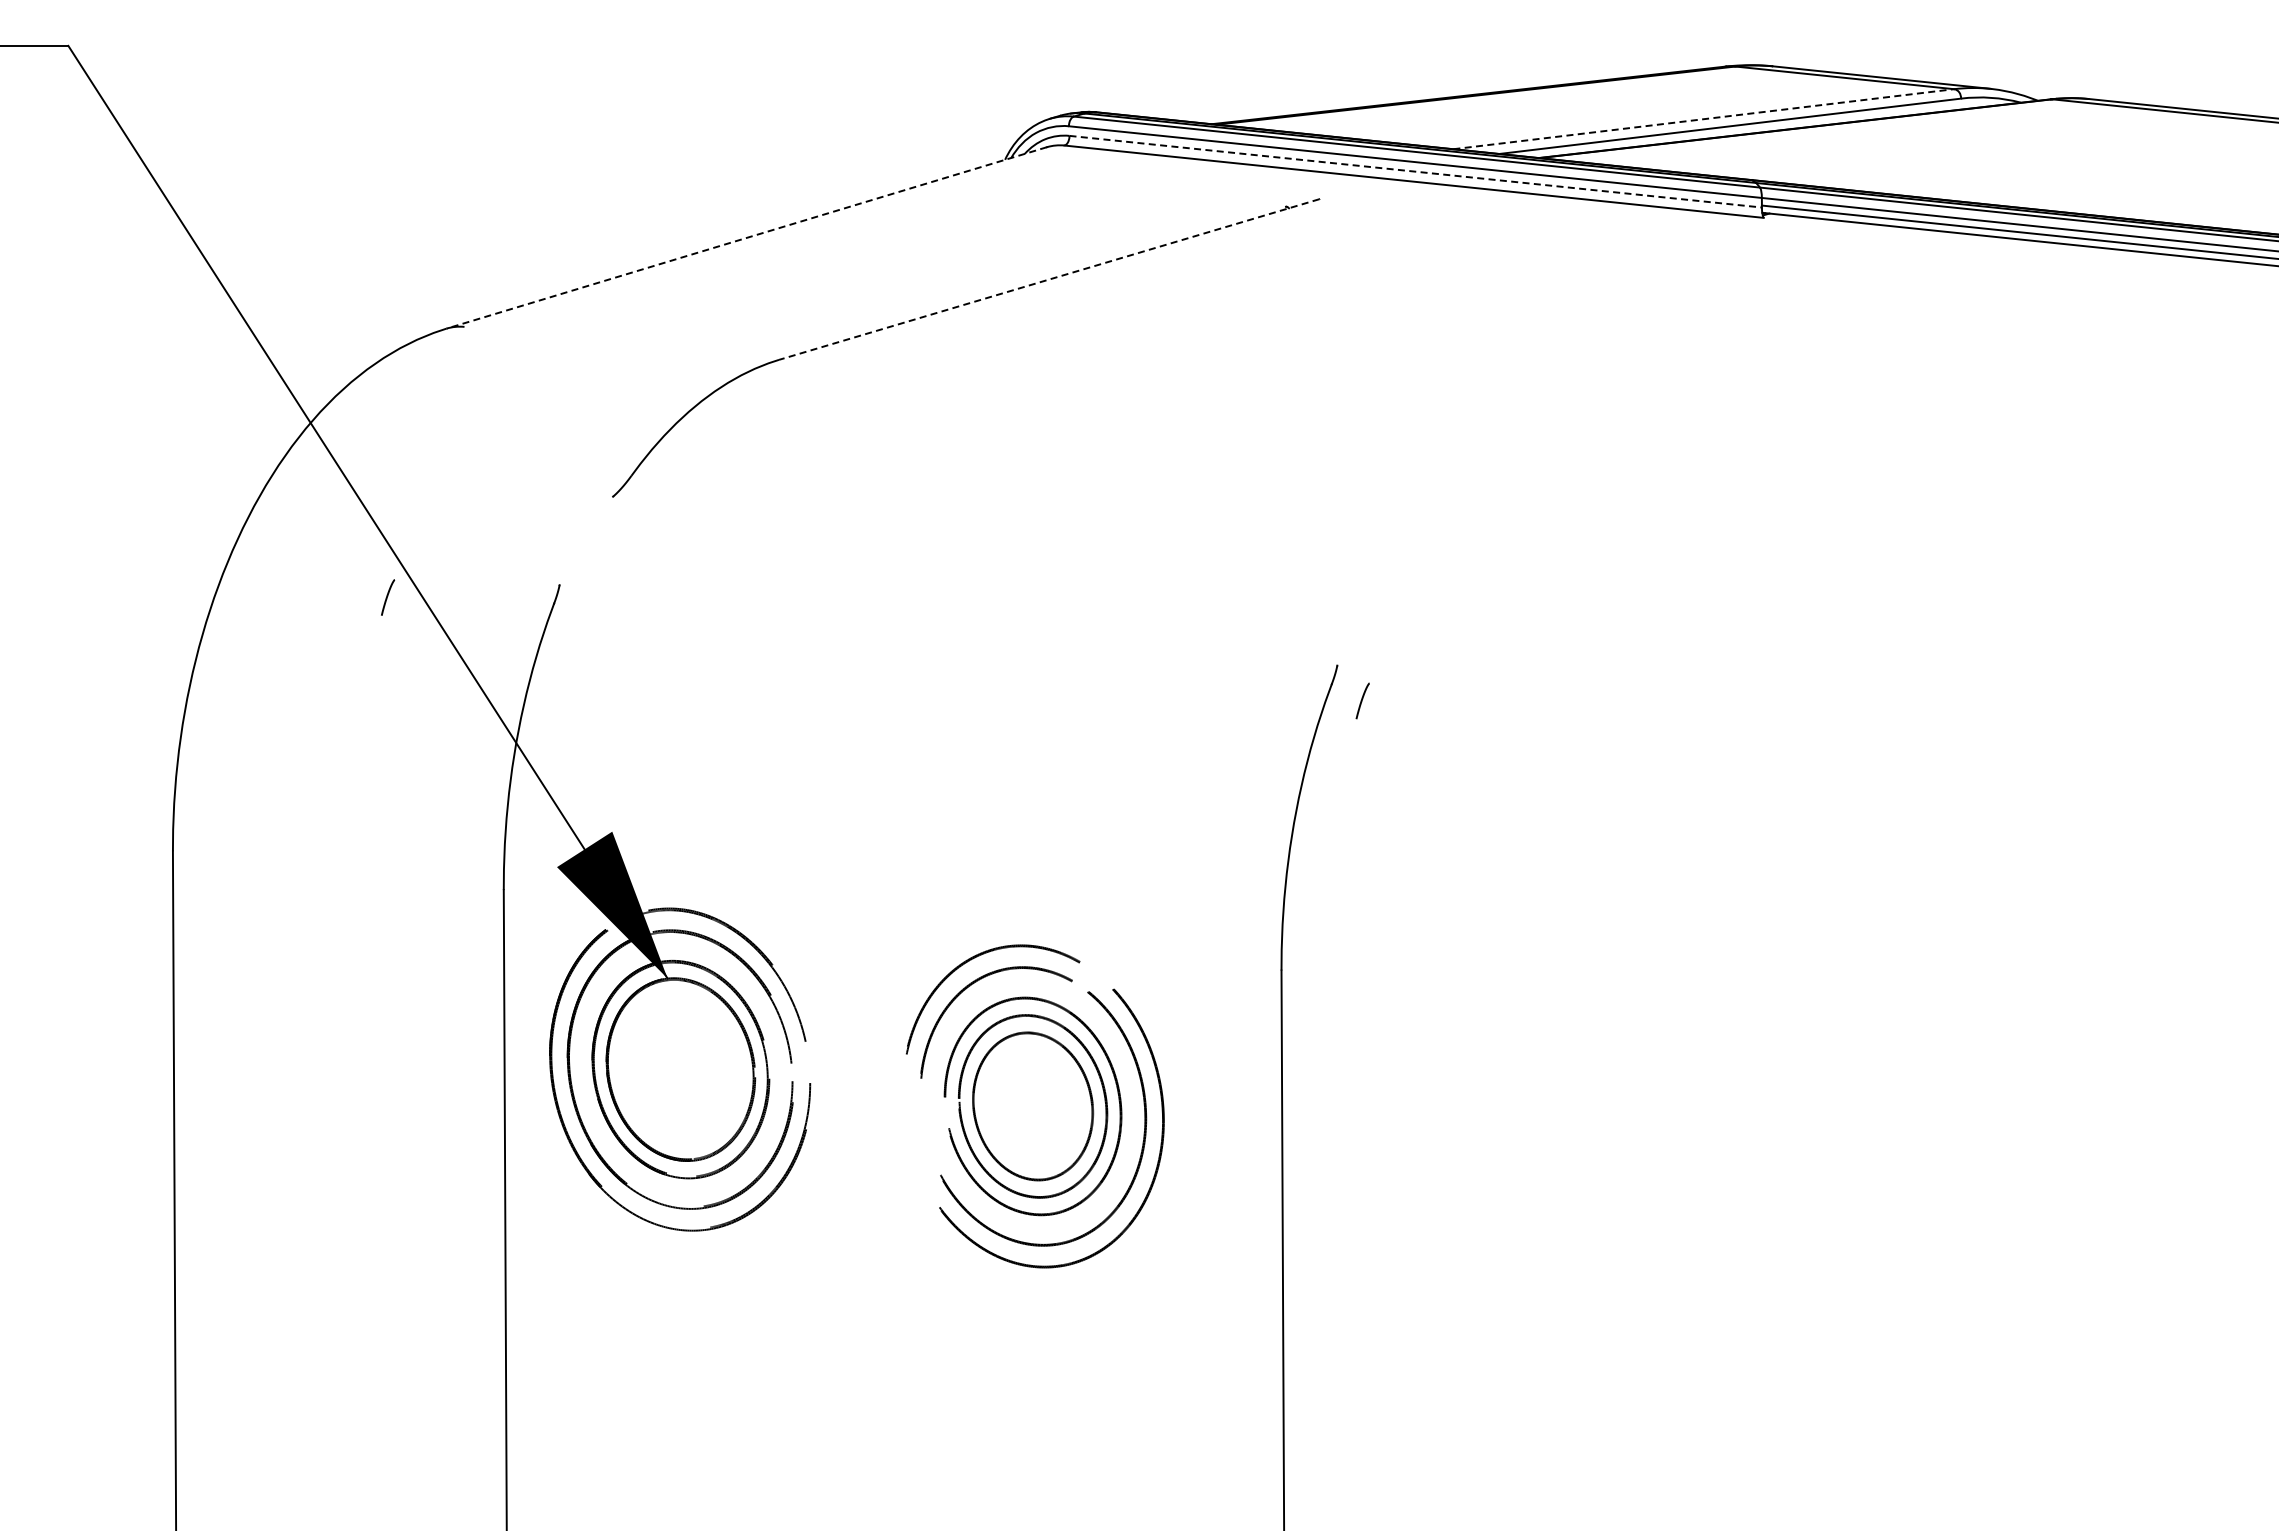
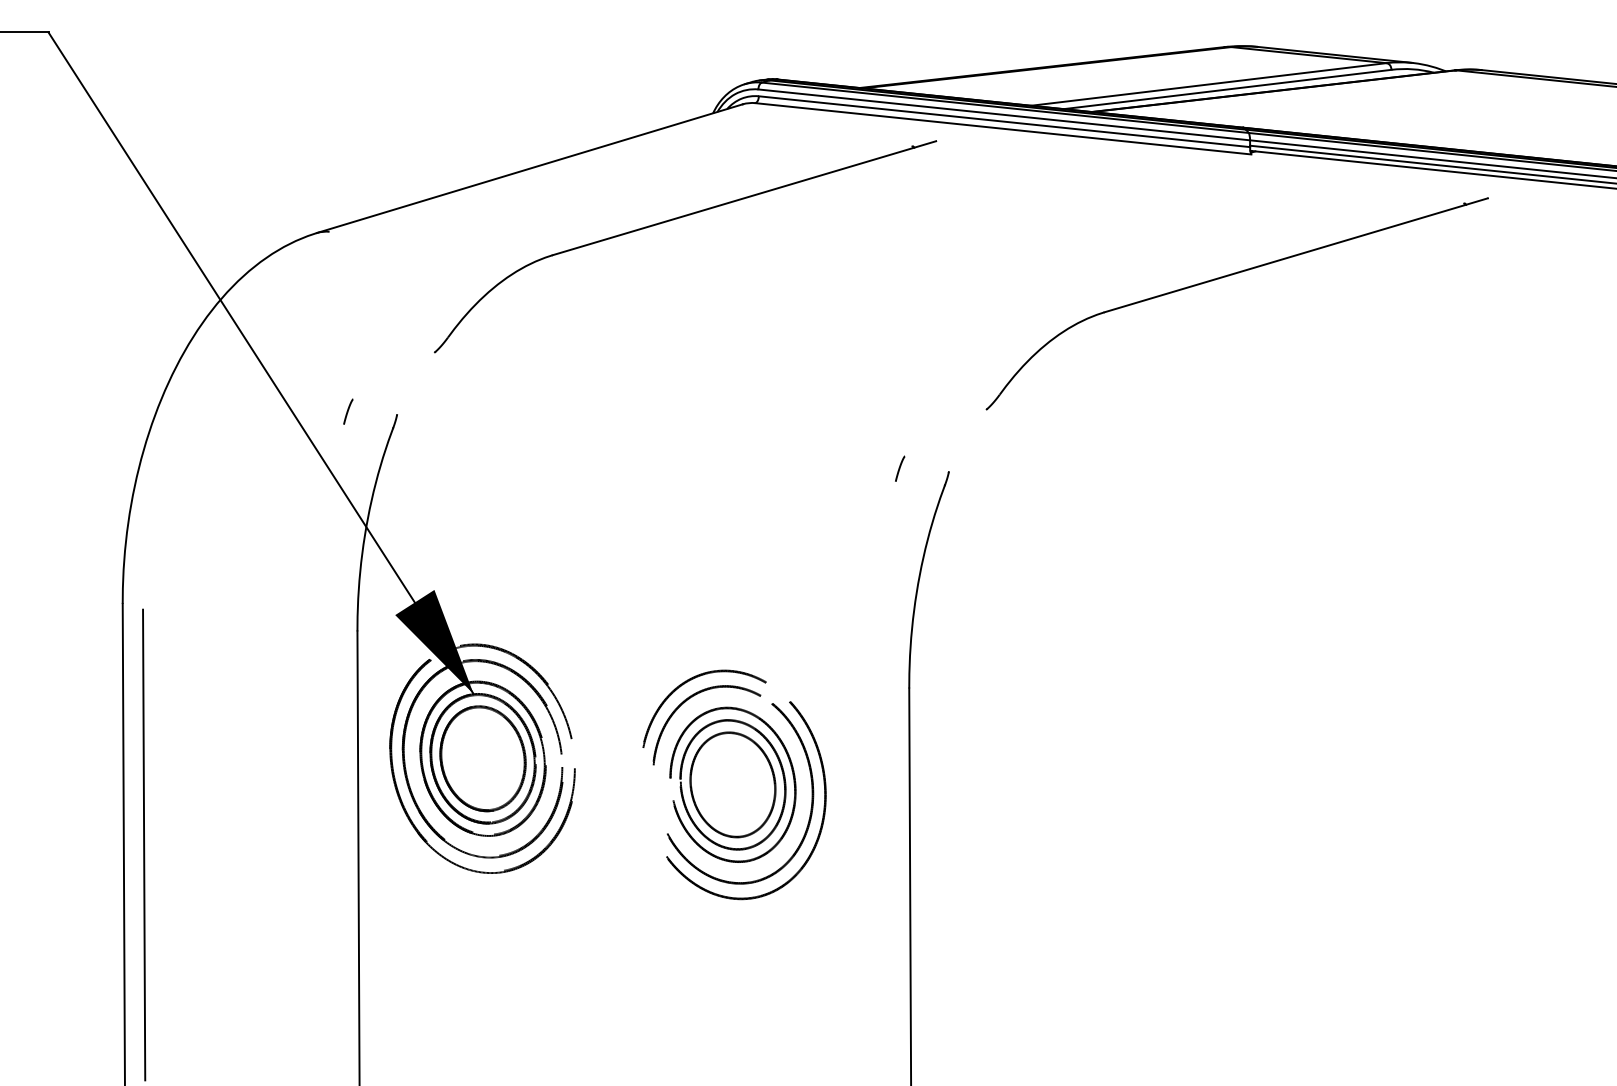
line: (1704, 119) -> (1209, 84), dashed -> solid
line: (1416, 171) -> (1005, 121), dashed -> solid
line: (746, 237) -> (529, 168), dashed -> solid
line: (1049, 279) -> (744, 198), dashed -> solid
part: (1735, 388) -> (1231, 275), added
curve: (388, 596) -> (348, 411), moved
curve: (1362, 700) -> (900, 468), moved
part: (680, 1069) -> (482, 758), added
line: (202, 1190) -> (143, 844), added

